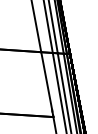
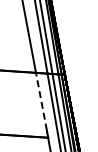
line: (46, 80) -> (41, 101), solid -> dashed

